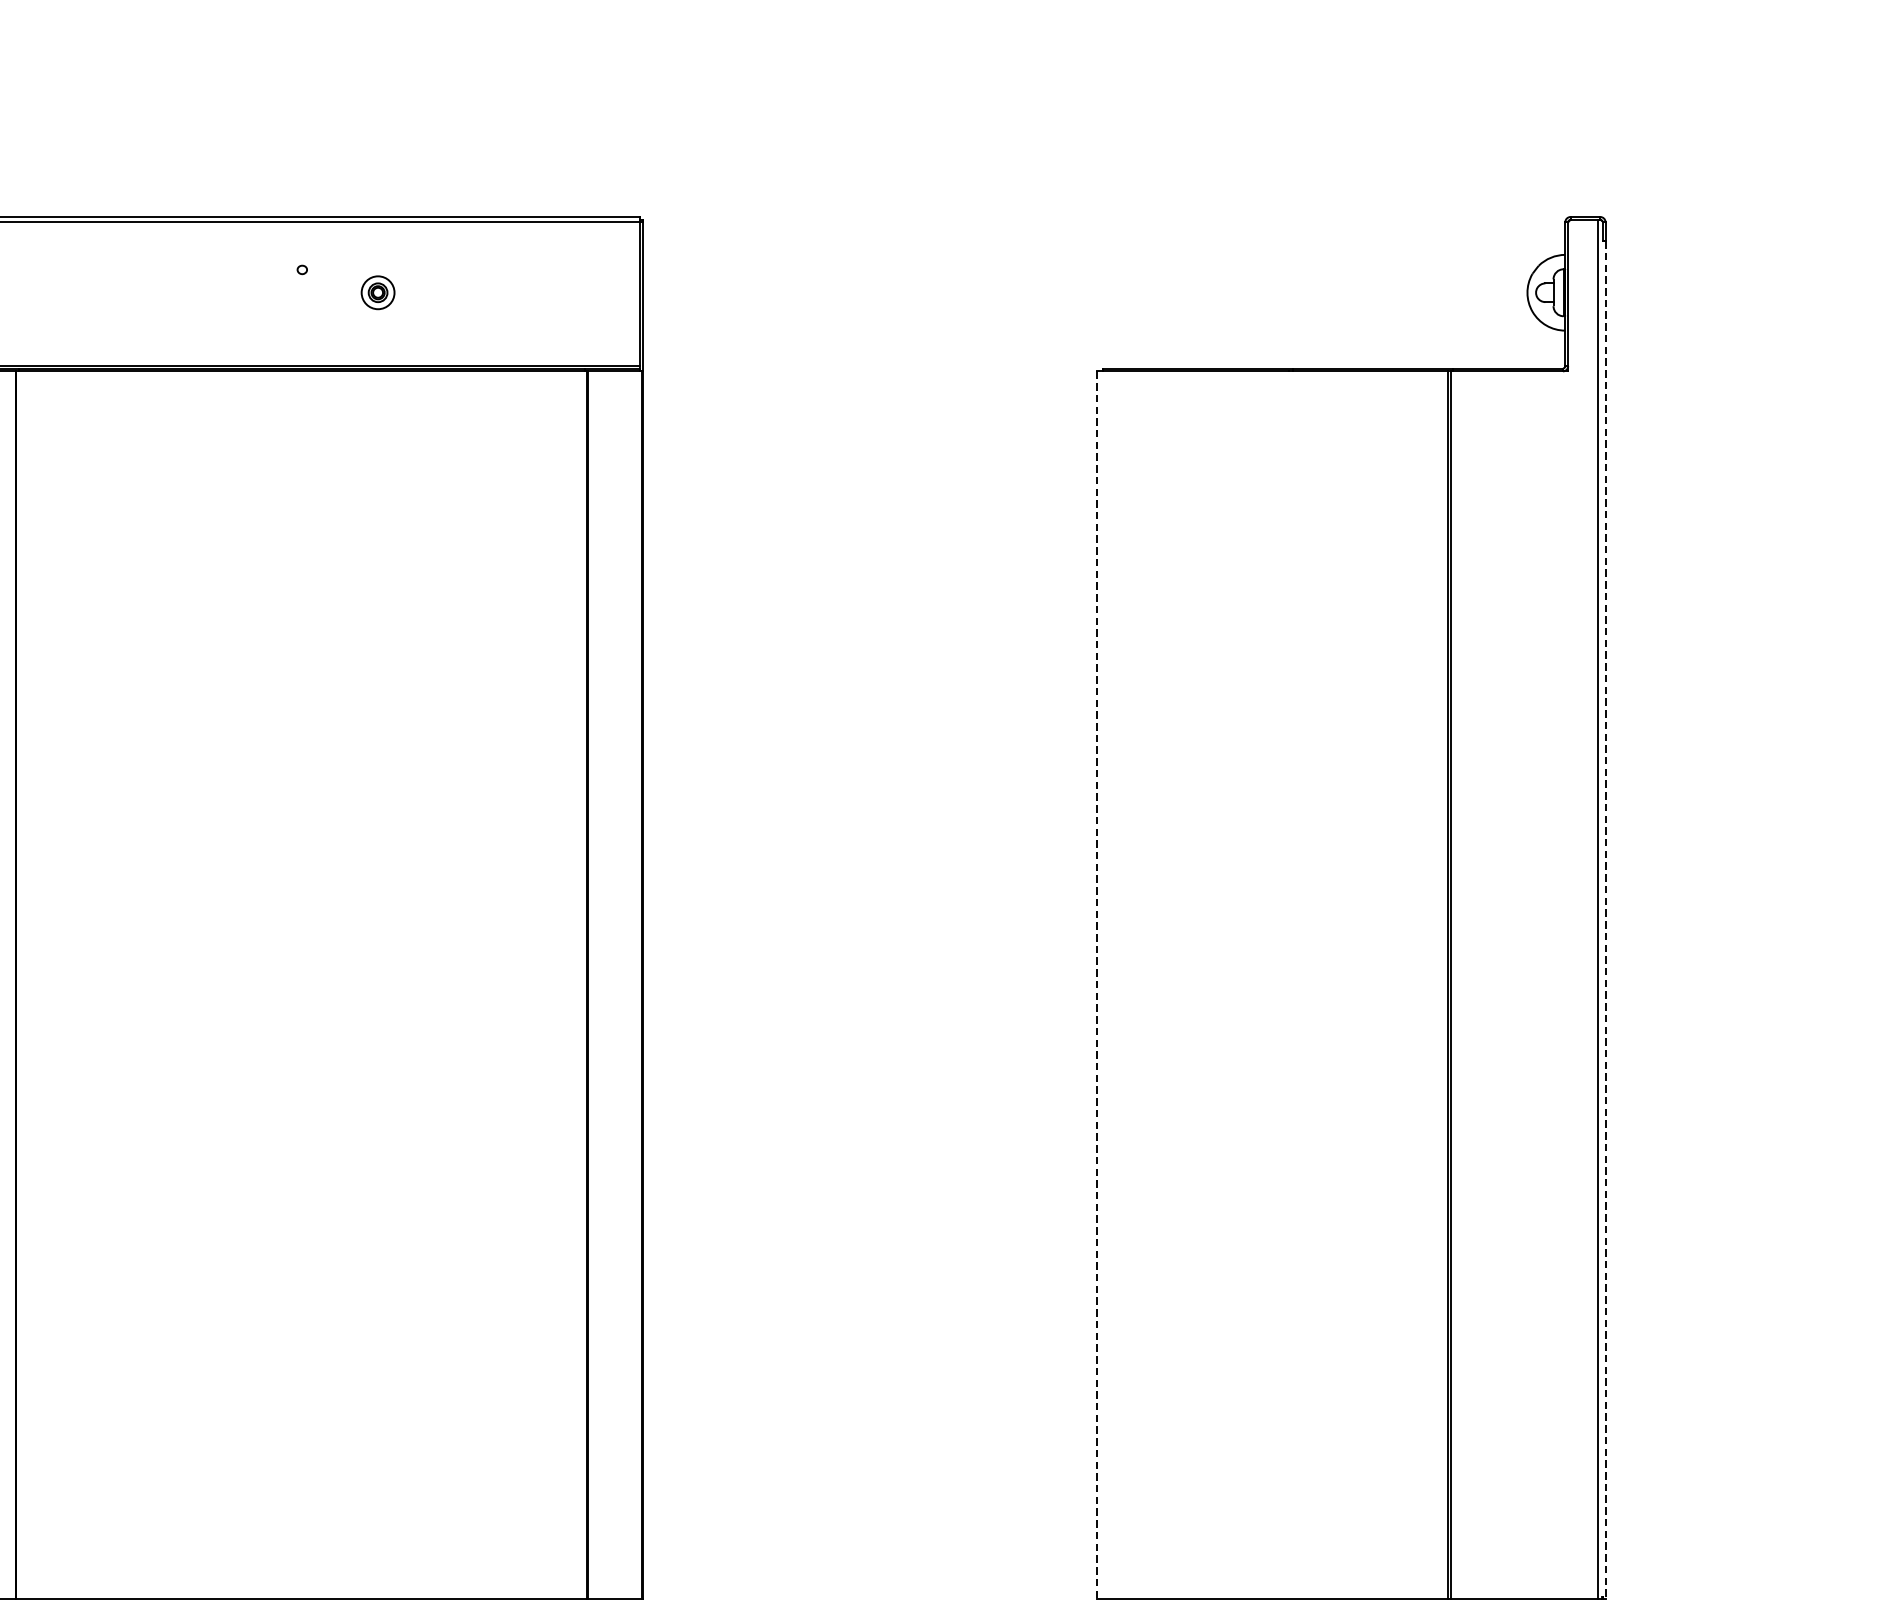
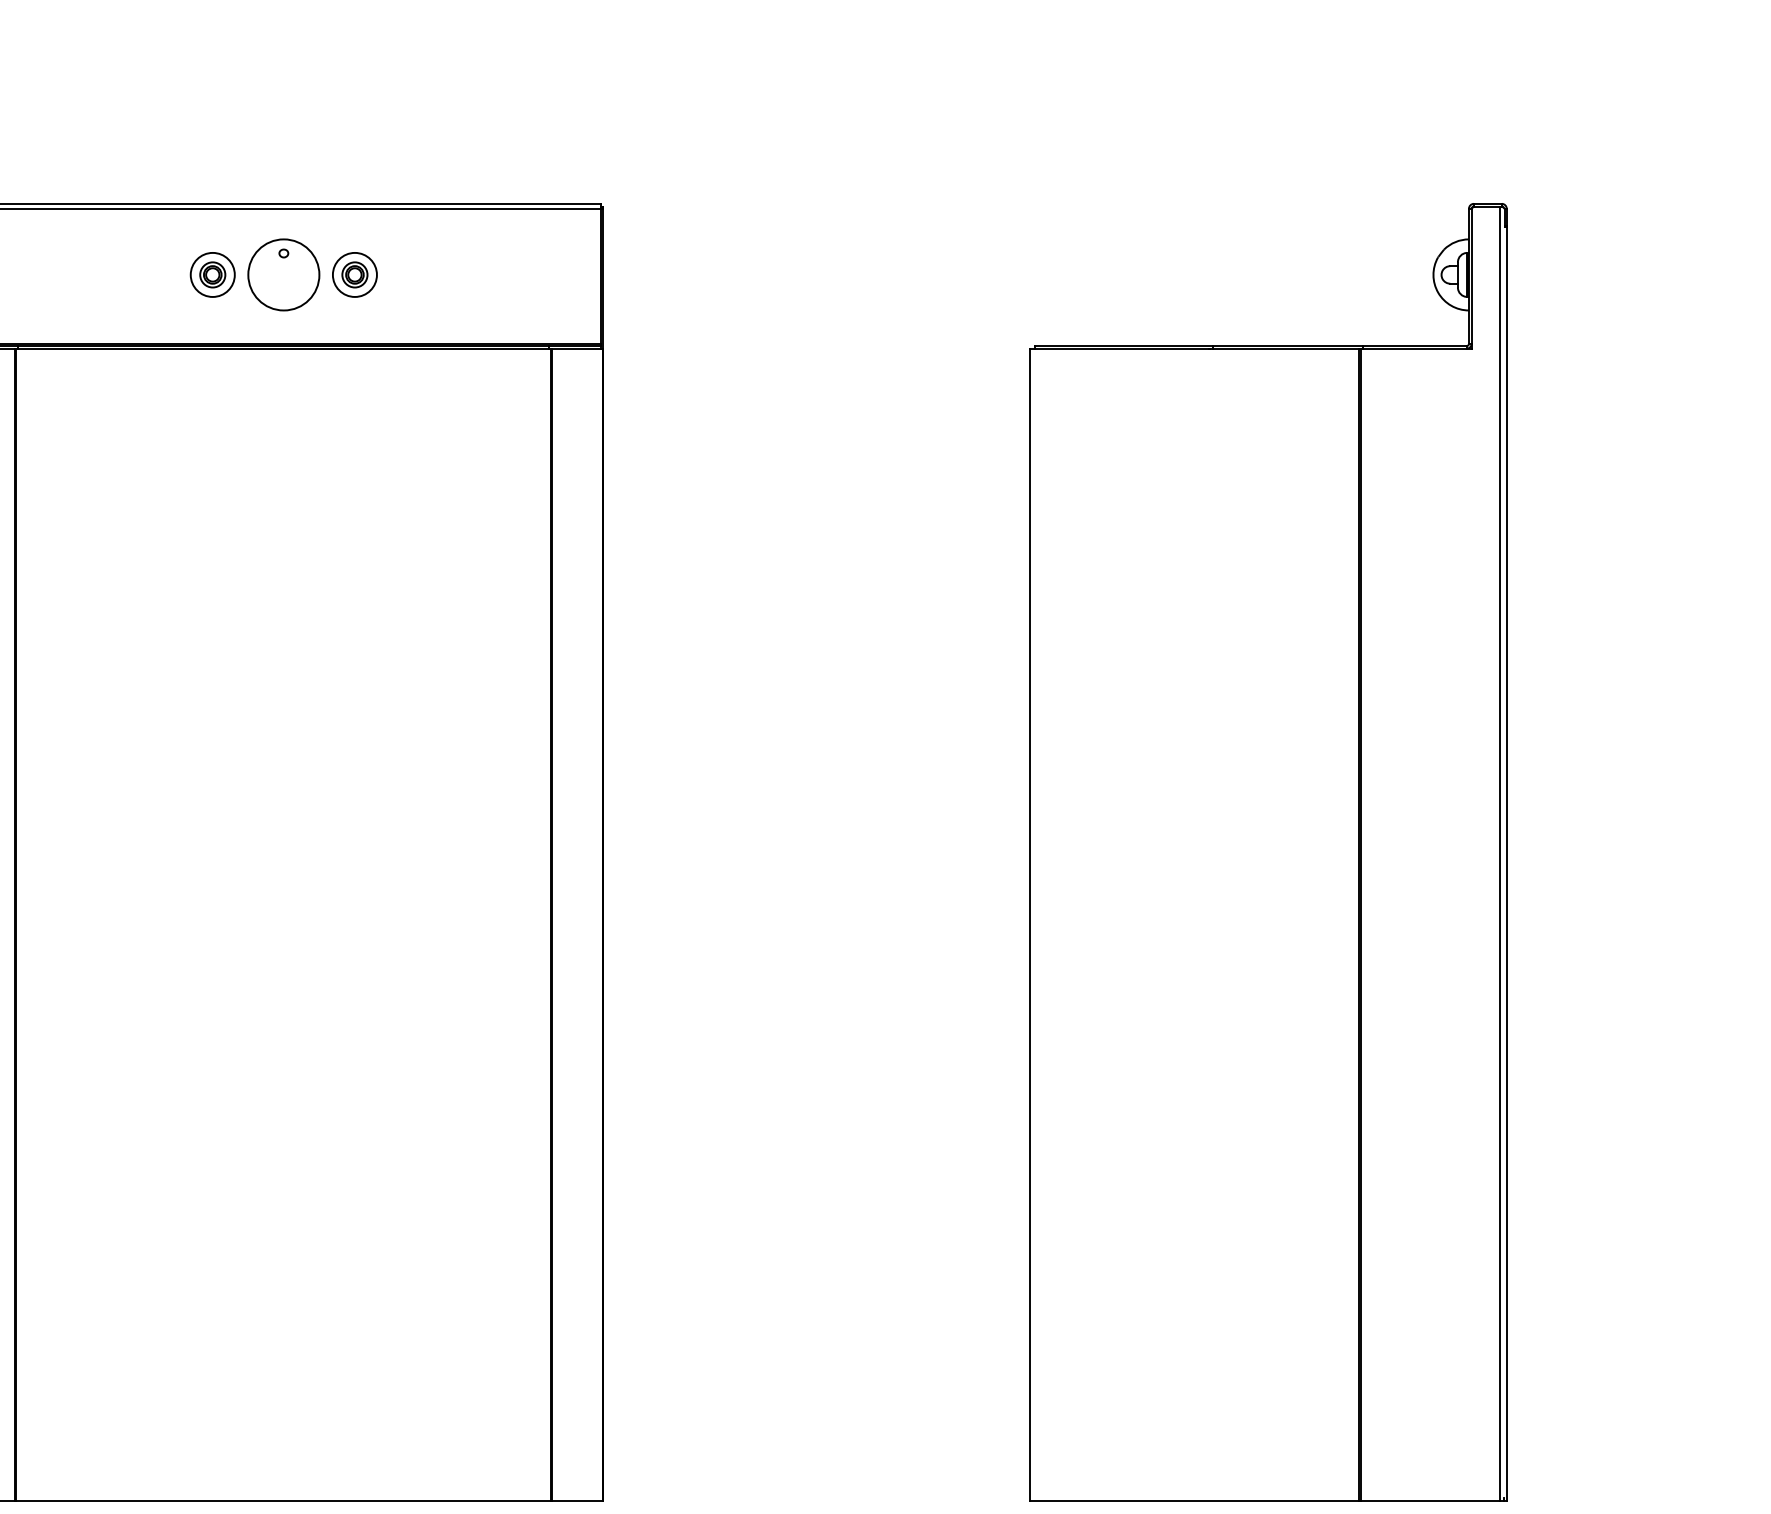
part: (226, 292) -> (212, 274), added
circle: (301, 292) -> (283, 274), added
part: (377, 292) -> (354, 274), size x1.43
line: (1605, 921) -> (1506, 864), dashed -> solid
line: (1096, 986) -> (1029, 925), dashed -> solid

